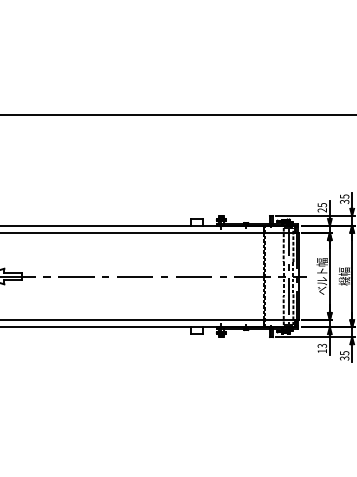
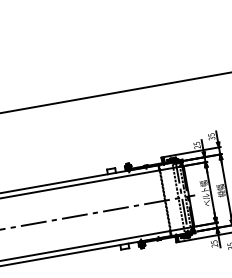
text: (321, 348) -> (213, 243), 13 -> 25

